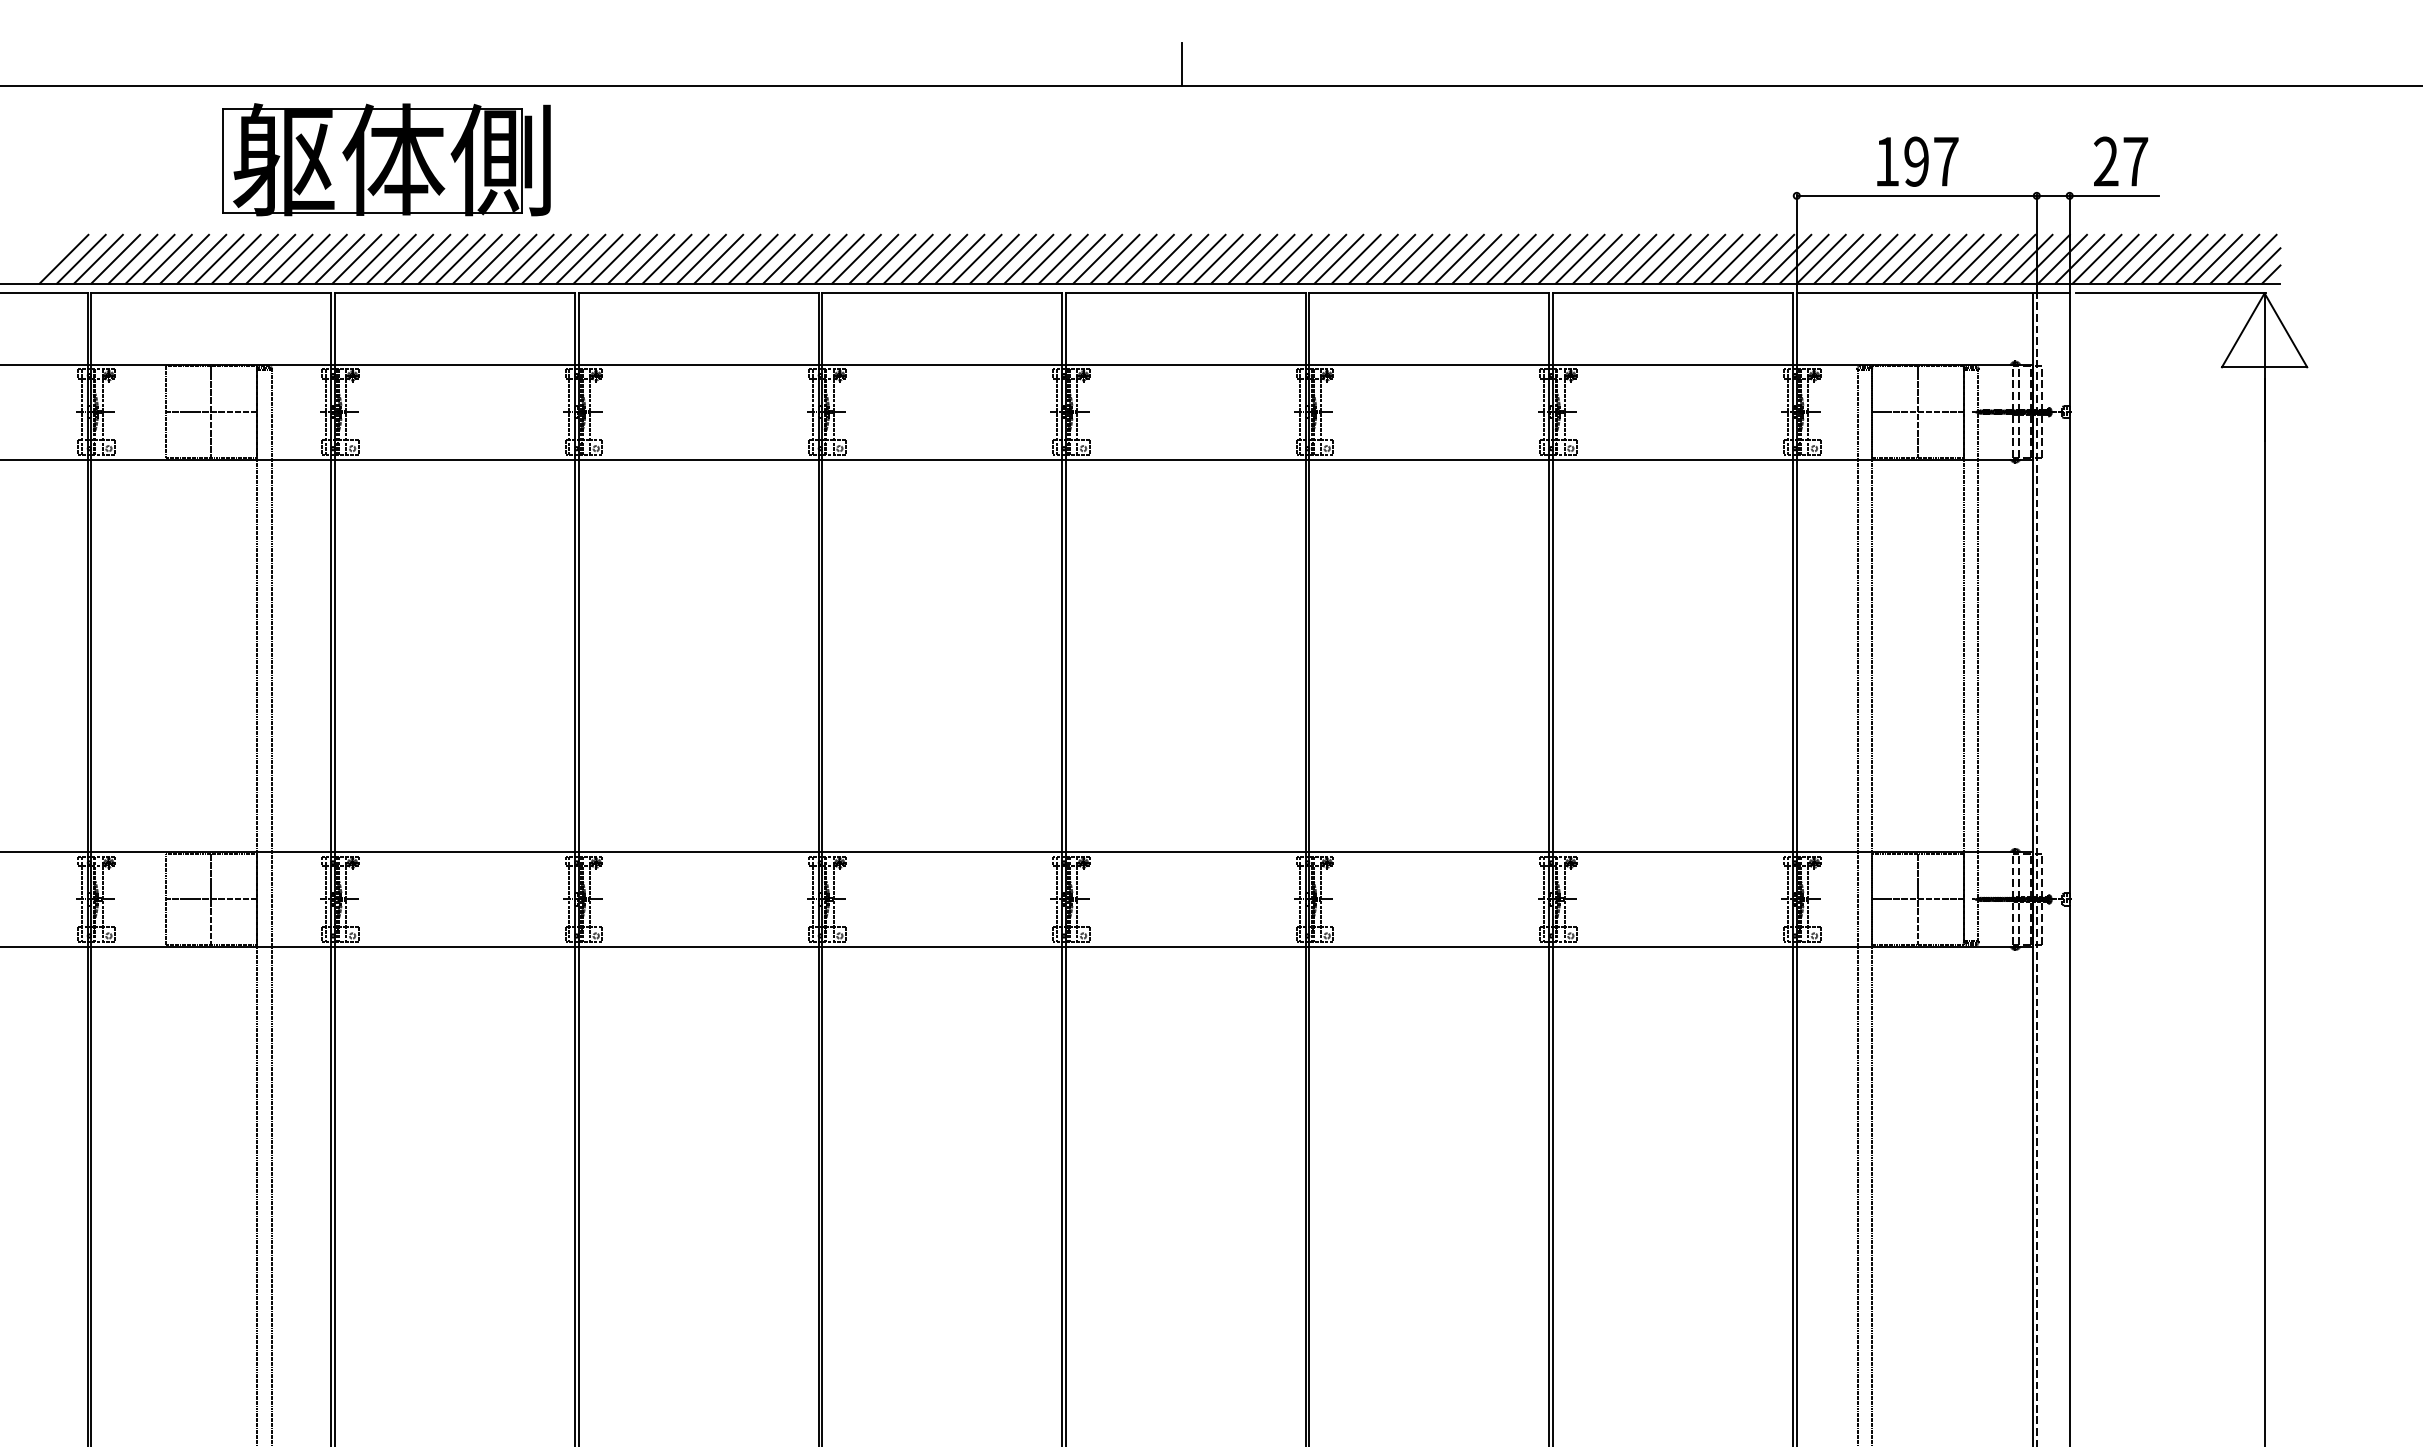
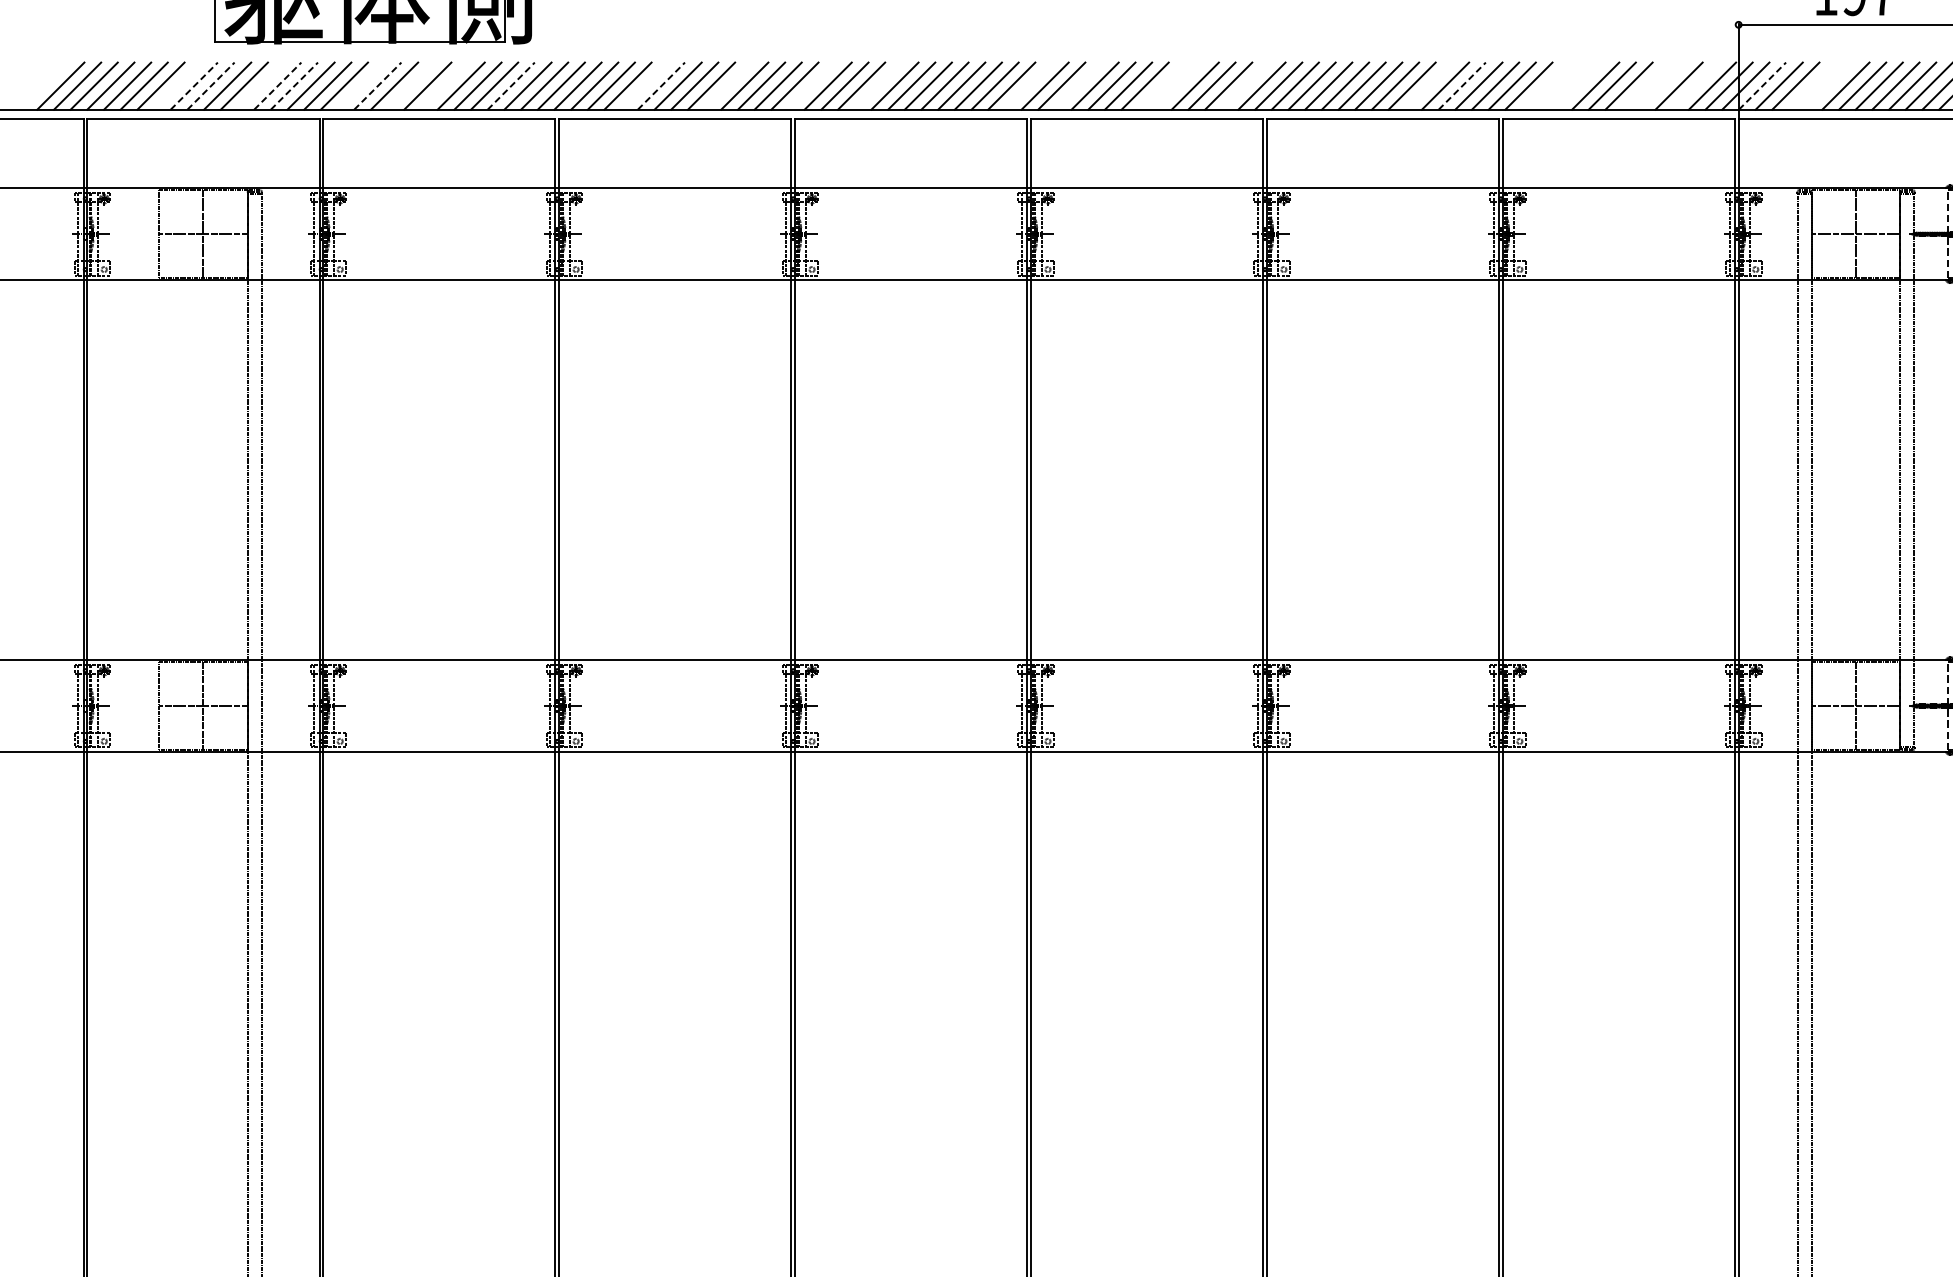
line: (184, 258) -> (177, 85), removed
line: (202, 258) -> (194, 85), solid -> dashed
line: (219, 258) -> (211, 85), solid -> dashed
line: (270, 258) -> (260, 85), removed
line: (288, 258) -> (278, 85), solid -> dashed
line: (305, 258) -> (294, 85), solid -> dashed
line: (373, 258) -> (360, 85), removed
line: (391, 258) -> (377, 85), solid -> dashed
line: (425, 258) -> (410, 85), removed
line: (459, 258) -> (443, 85), removed
line: (529, 258) -> (511, 85), solid -> dashed
line: (666, 258) -> (644, 85), removed
line: (684, 258) -> (661, 85), solid -> dashed
line: (752, 258) -> (727, 85), removed
line: (839, 258) -> (811, 85), removed
line: (907, 258) -> (877, 85), removed
line: (1063, 258) -> (1028, 85), removed
line: (1114, 258) -> (1077, 85), removed
line: (1200, 258) -> (1161, 85), removed
line: (1218, 258) -> (1178, 85), removed
line: (1286, 258) -> (1244, 85), removed
line: (1476, 258) -> (1428, 85), removed
line: (1511, 258) -> (1462, 85), solid -> dashed
line: (1597, 258) -> (1545, 85), removed
line: (1614, 258) -> (1562, 85), removed
line: (1631, 258) -> (1578, 85), removed
line: (1700, 258) -> (1645, 85), removed
line: (1717, 258) -> (1661, 85), removed
line: (1752, 258) -> (1695, 85), removed
line: (1821, 258) -> (1762, 85), solid -> dashed
line: (1872, 258) -> (1811, 85), removed
line: (1889, 258) -> (1828, 85), removed

